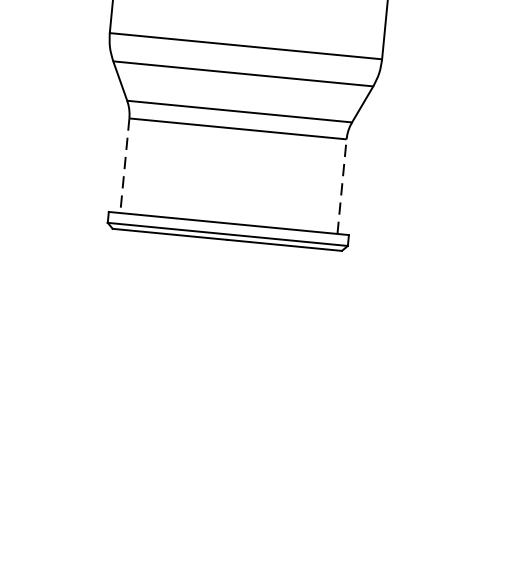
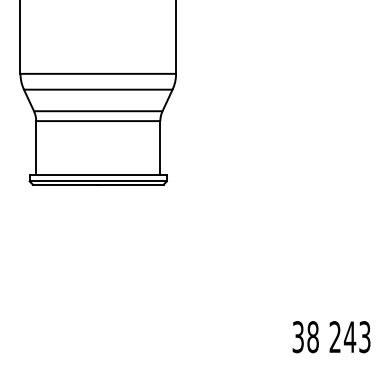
line: (125, 166) -> (36, 148), dashed -> solid
line: (342, 185) -> (160, 147), dashed -> solid

